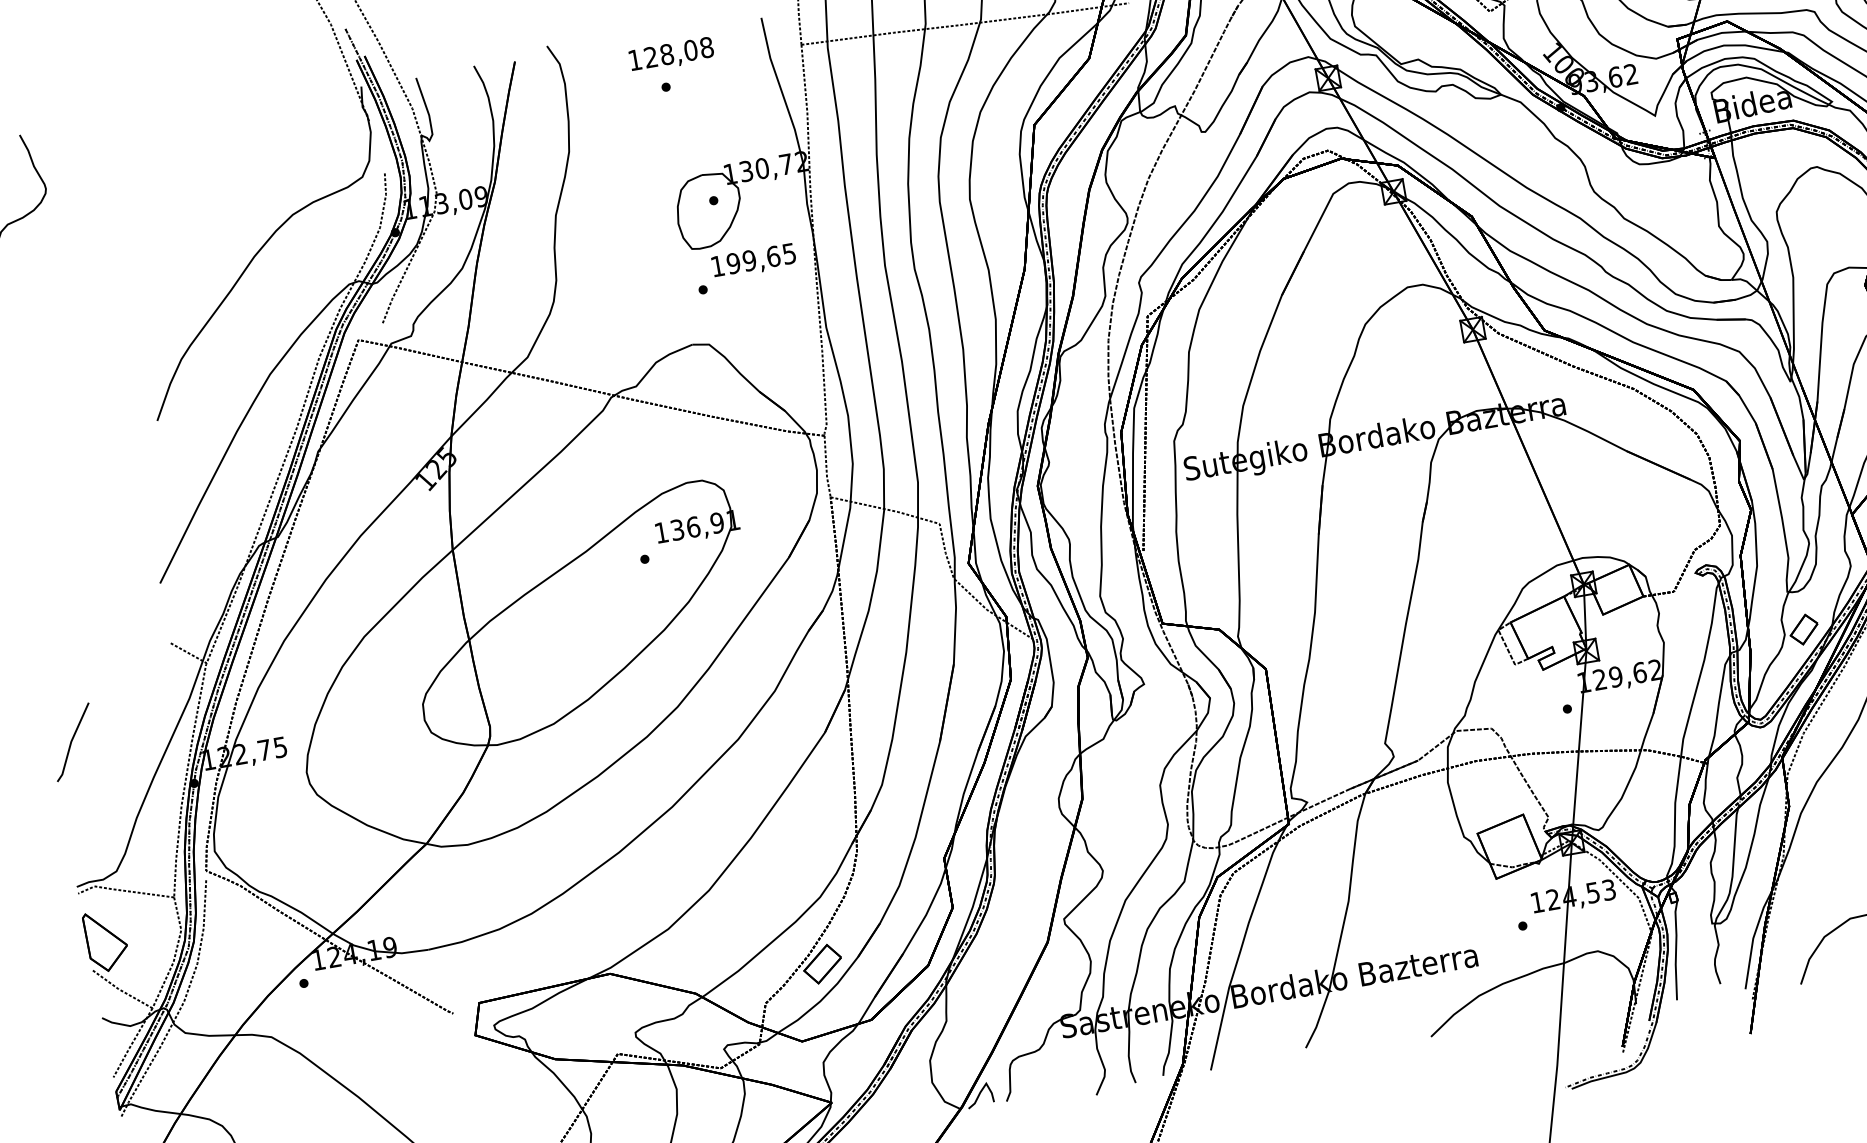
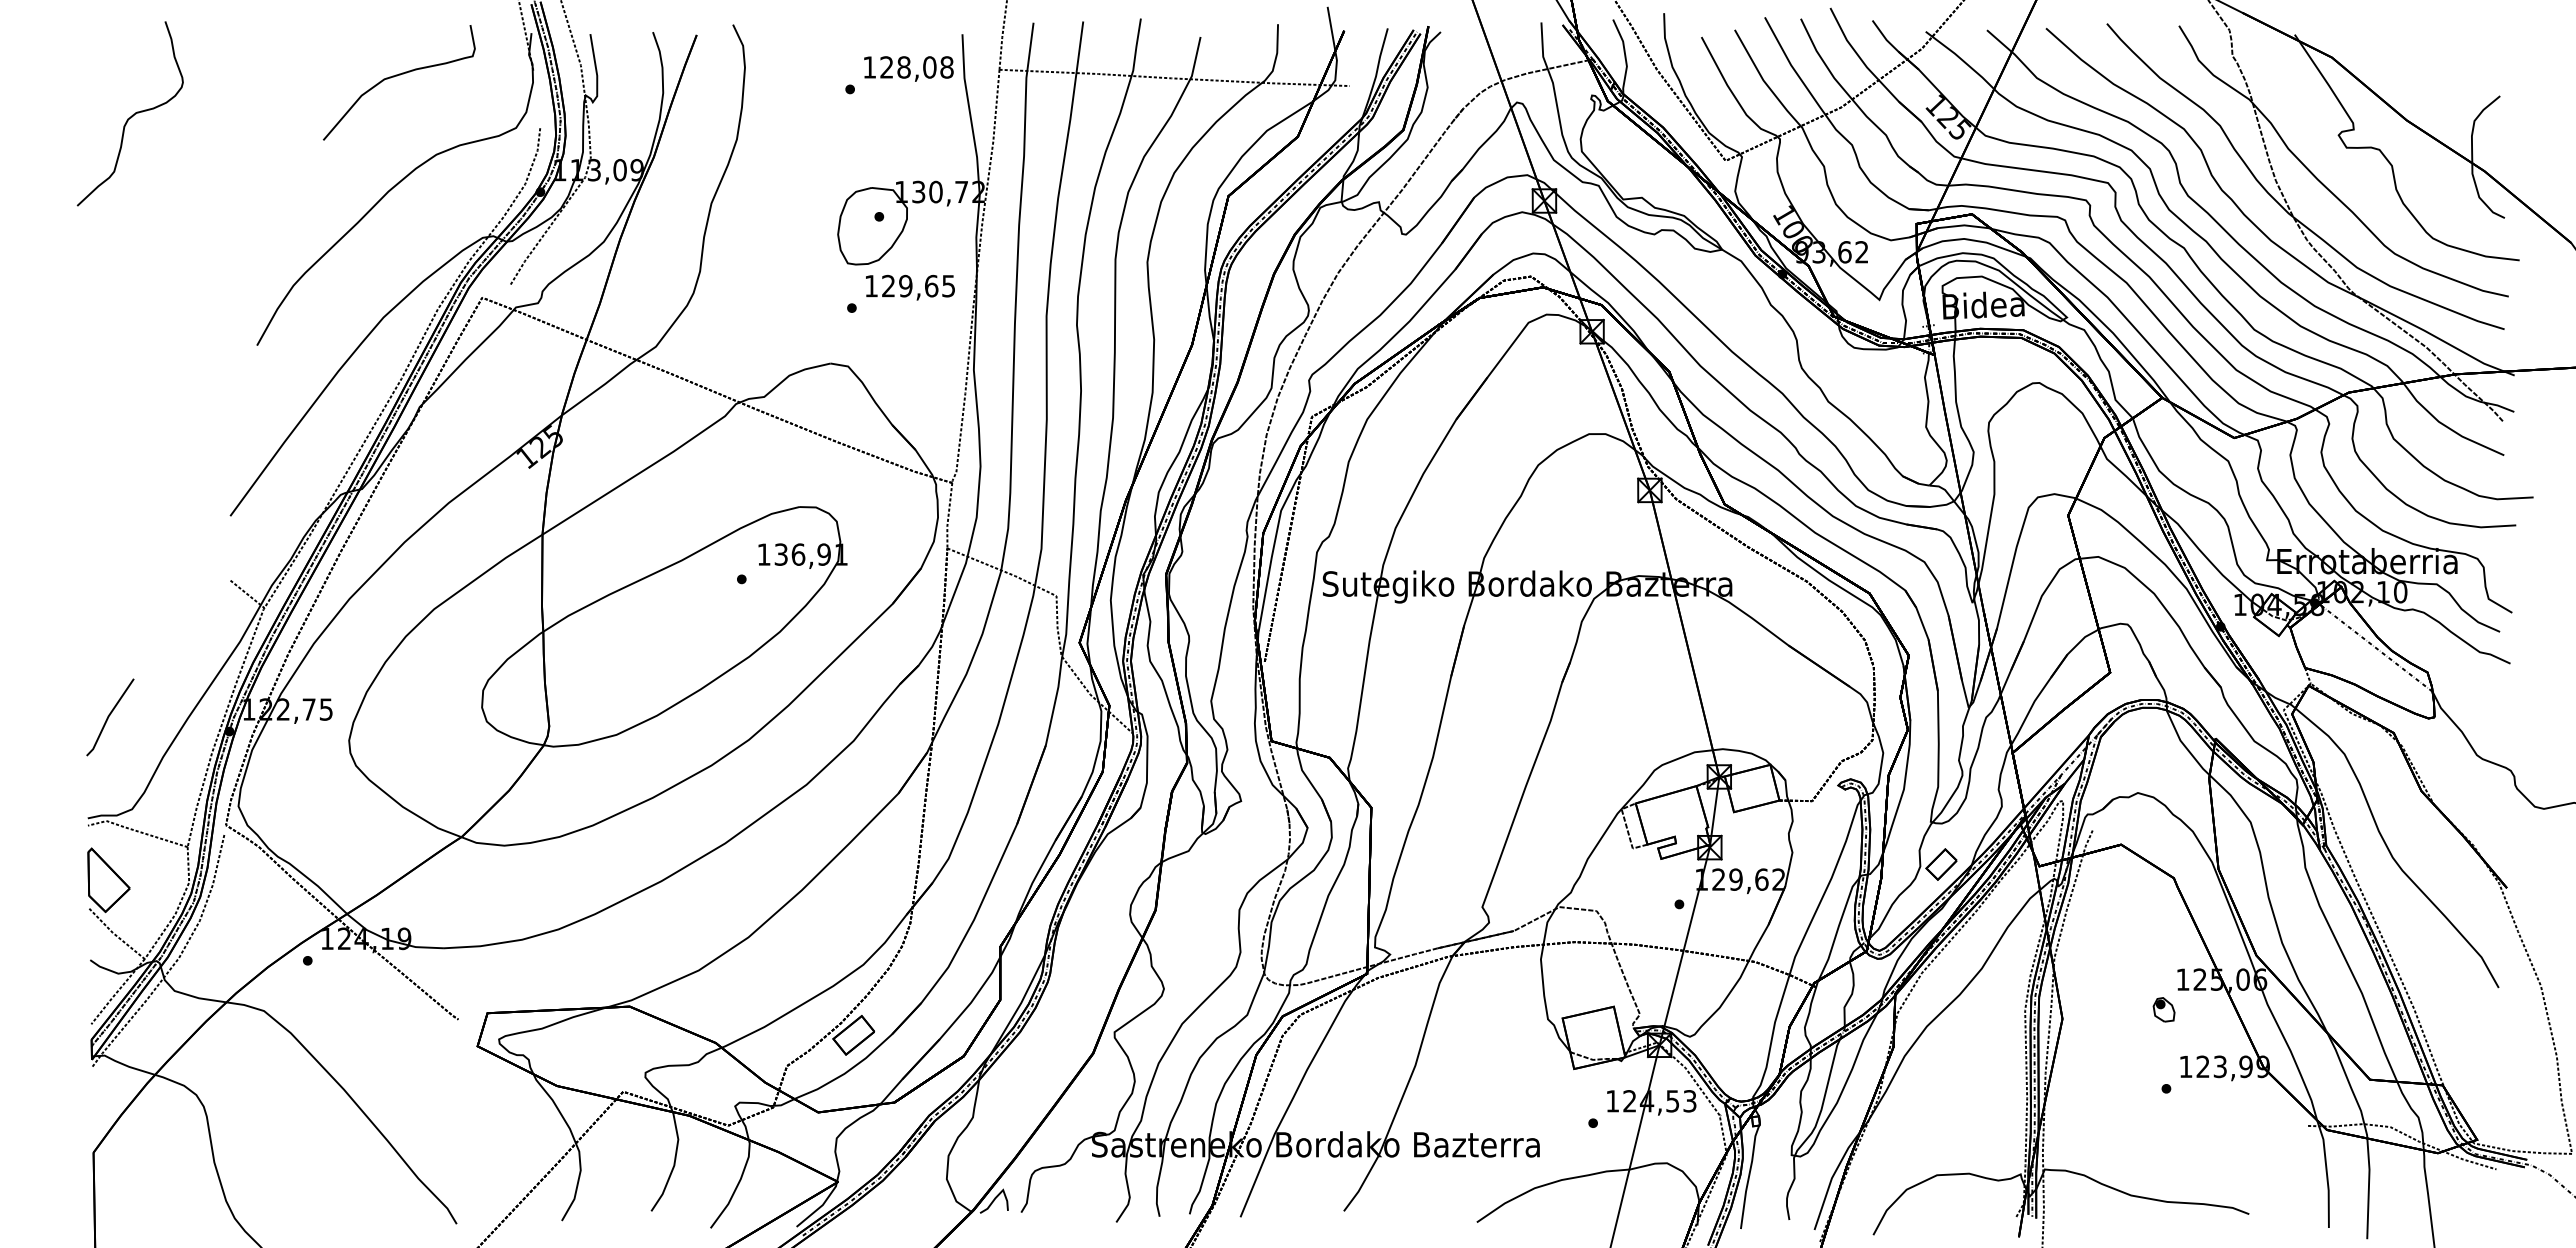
text: (671, 54) -> (908, 68), moved
curve: (244, 148) -> (397, 76), added
text: (733, 263) -> (888, 286), 199,65 -> 129,65
line: (72, 742) -> (109, 717), moved

